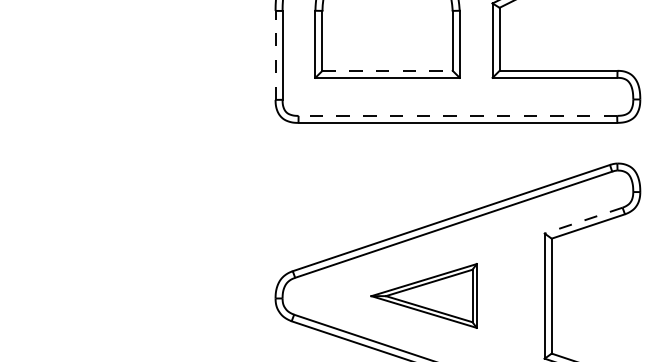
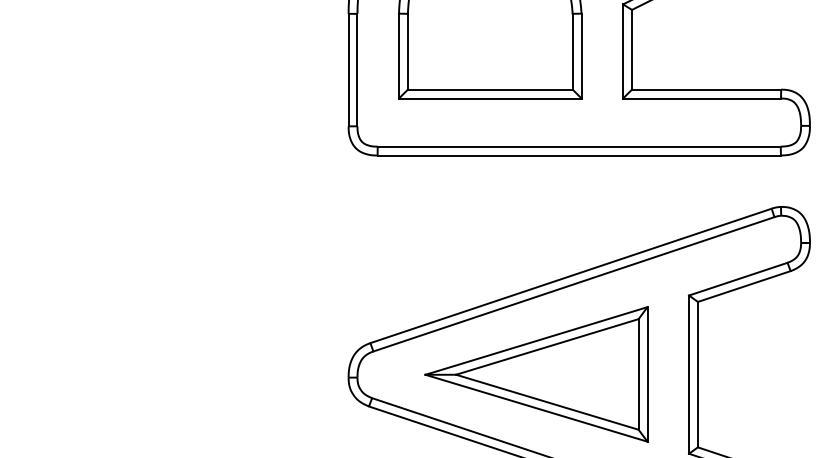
line: (275, 54) -> (348, 69), dashed -> solid
line: (387, 70) -> (490, 89), dashed -> solid
line: (458, 115) -> (579, 146), dashed -> solid
line: (583, 220) -> (738, 279), dashed -> solid
part: (424, 296) -> (536, 374), size x1.67

